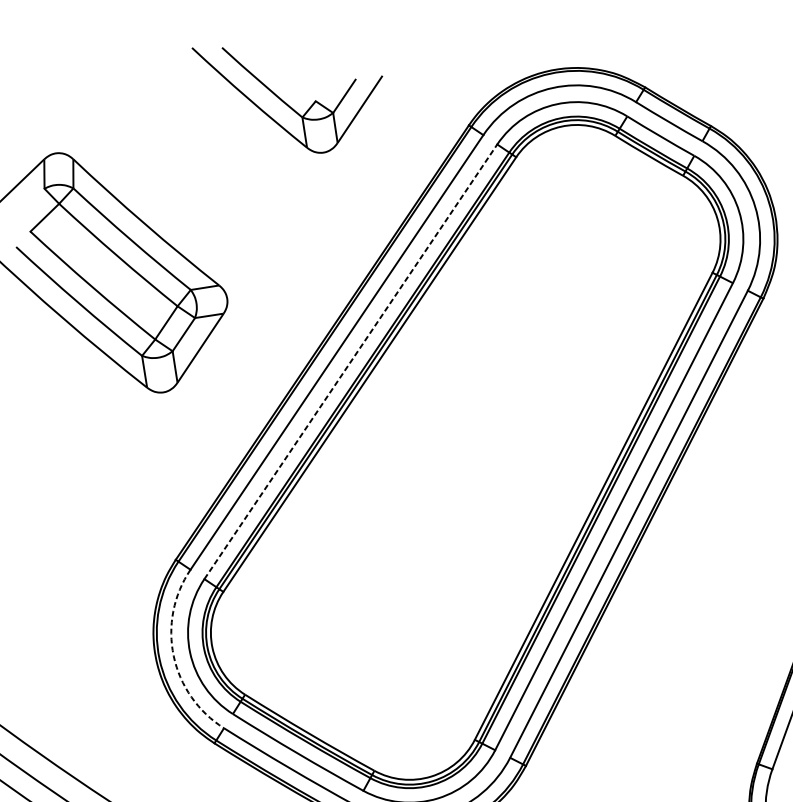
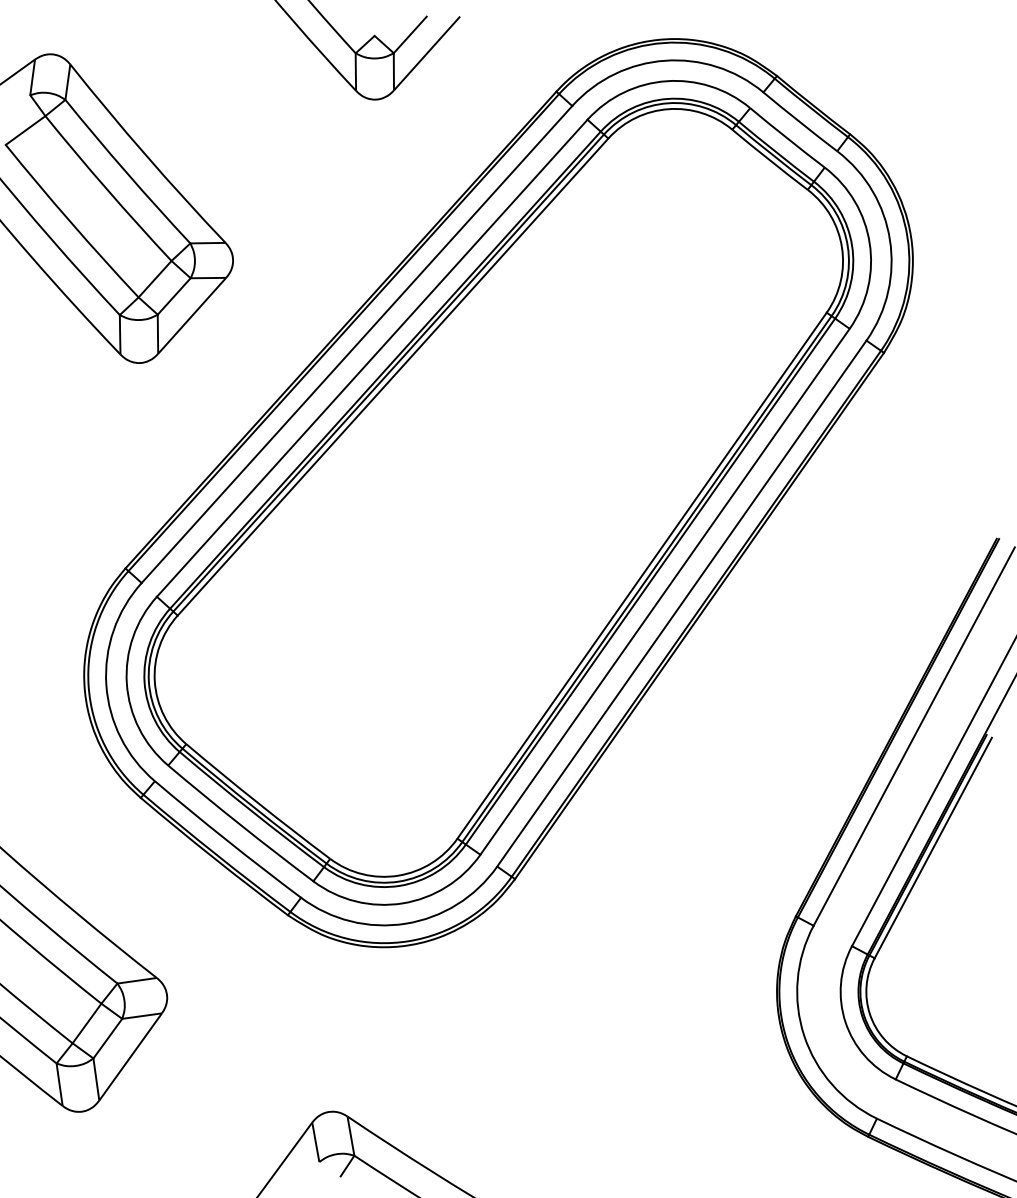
line: (350, 361) -> (372, 357), dashed -> solid
arc: (173, 655) -> (106, 684), dashed -> solid

